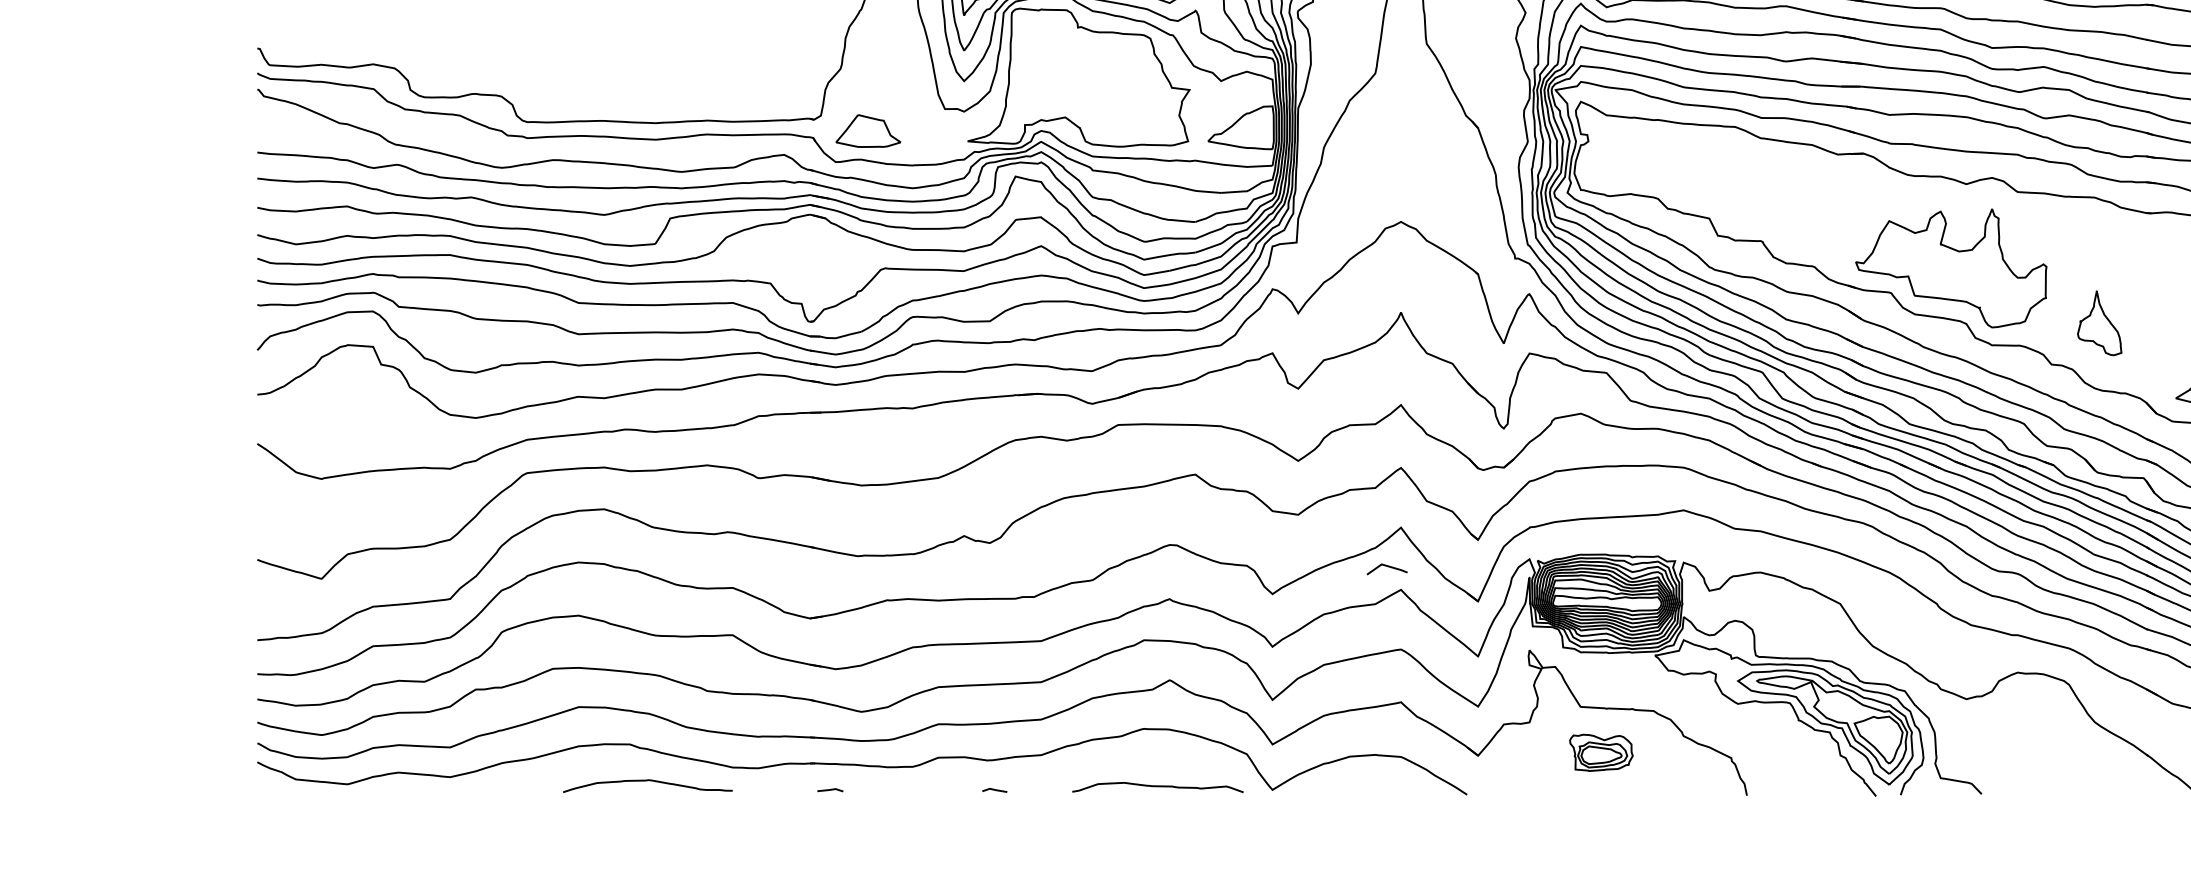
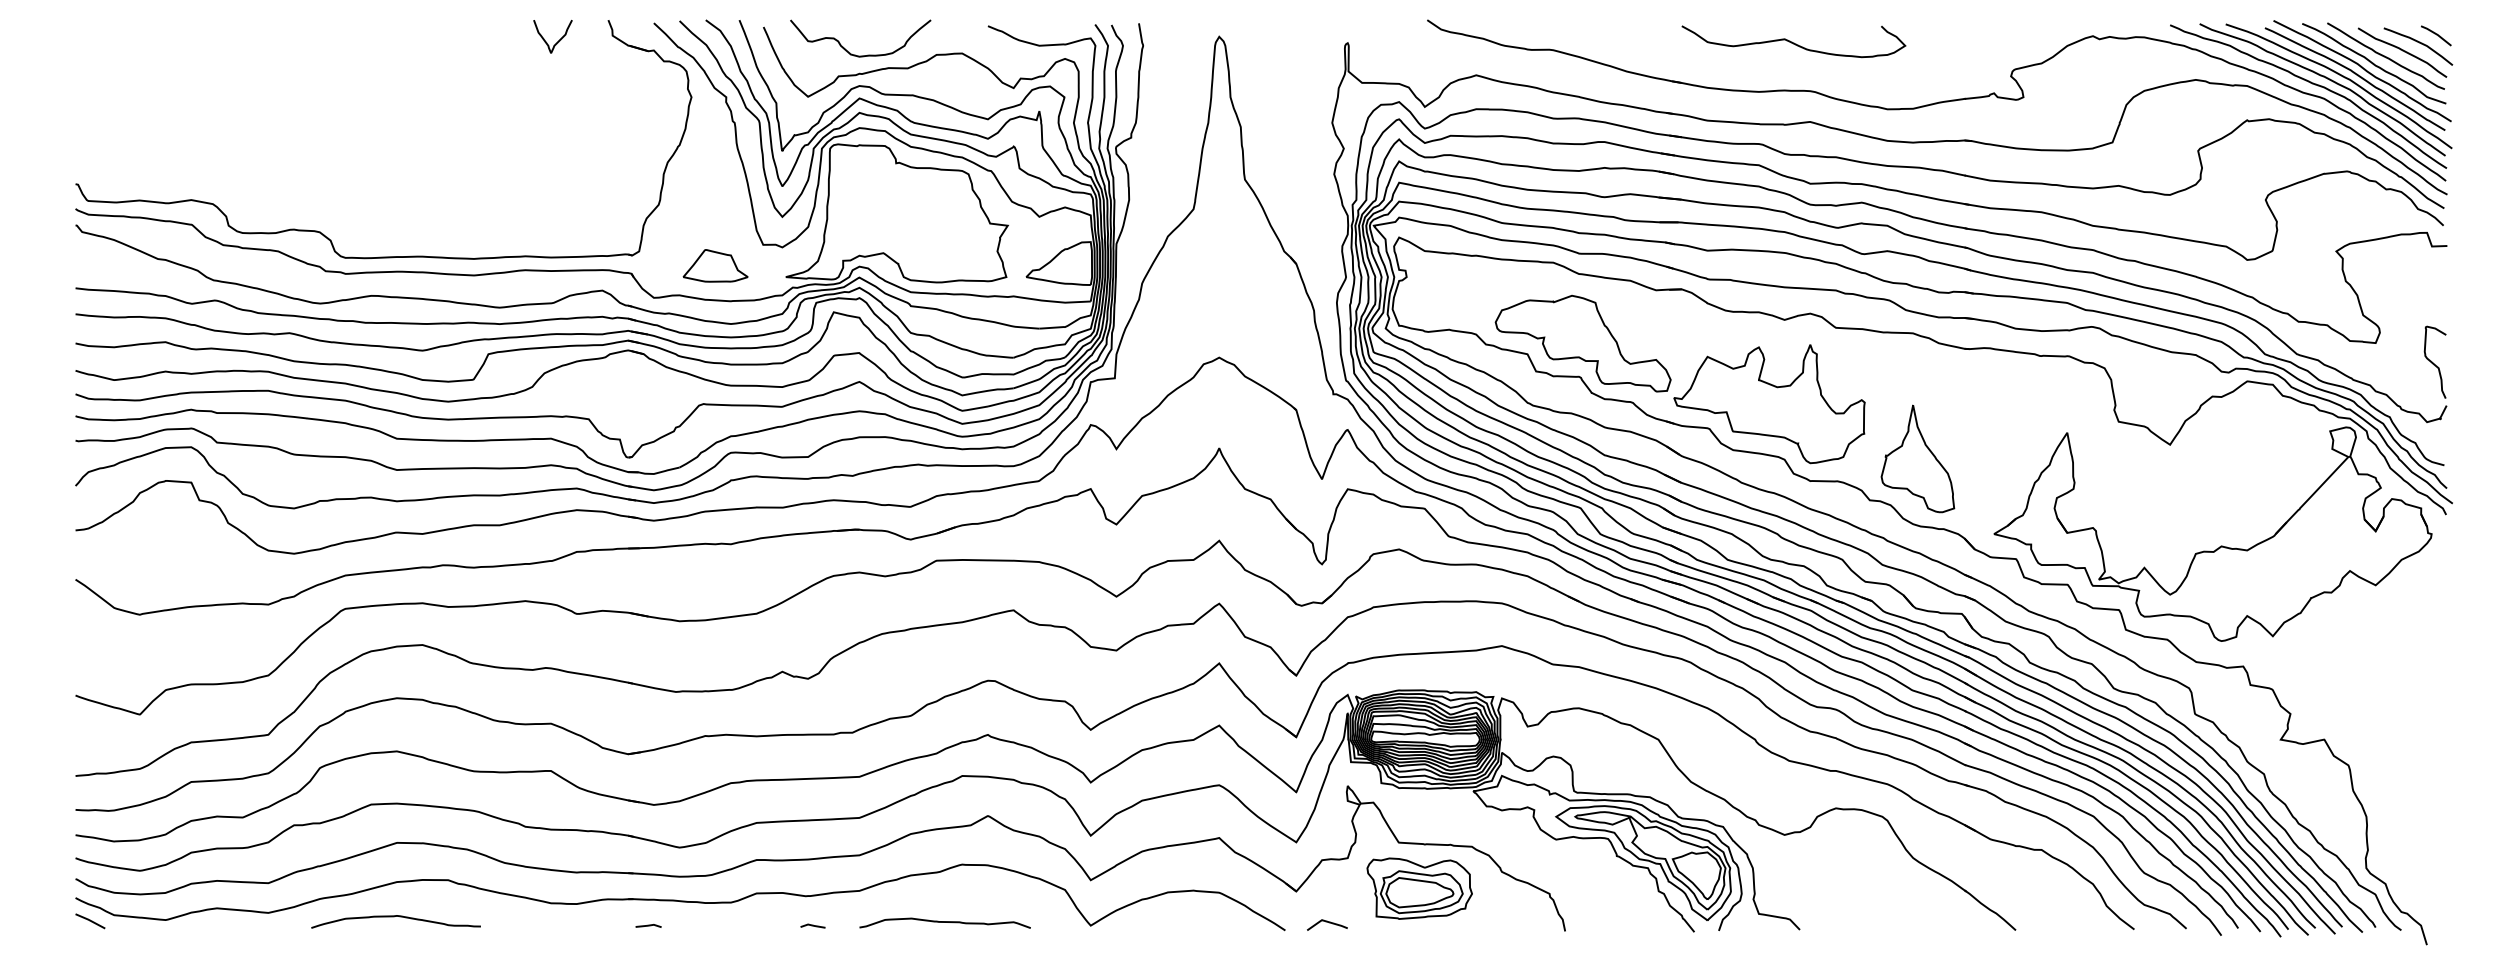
part: (868, 130) -> (715, 265), moved
part: (1764, 207) -> (1582, 343), added
part: (2099, 322) -> (1917, 458), size x1.67
curve: (1387, 566) -> (1327, 922), moved
part: (1601, 752) -> (1419, 888), size x1.67
curve: (646, 781) -> (394, 917), moved
line: (272, 785) -> (90, 921), added
curve: (1157, 786) -> (944, 922), moved

